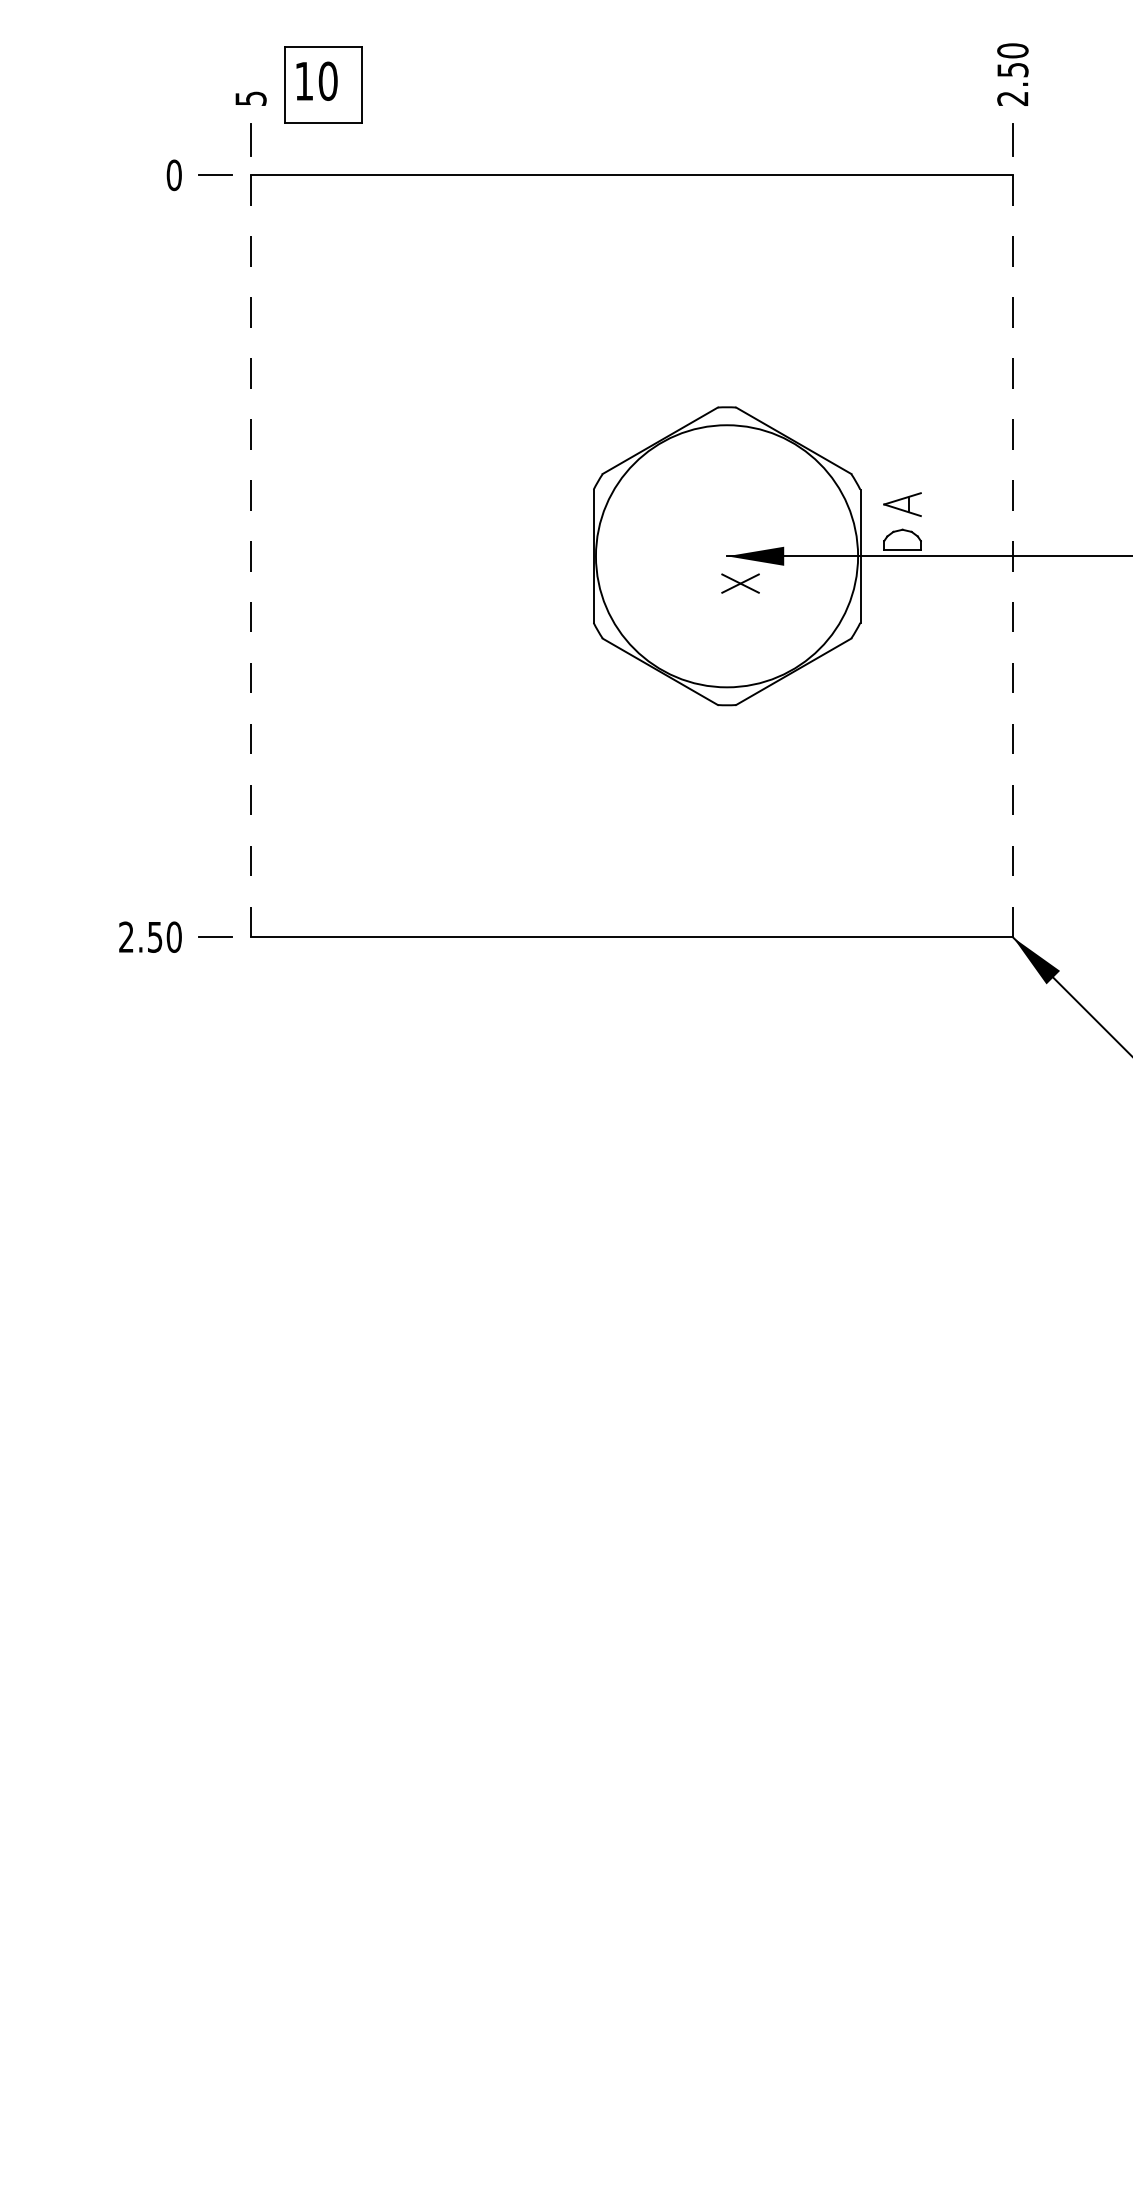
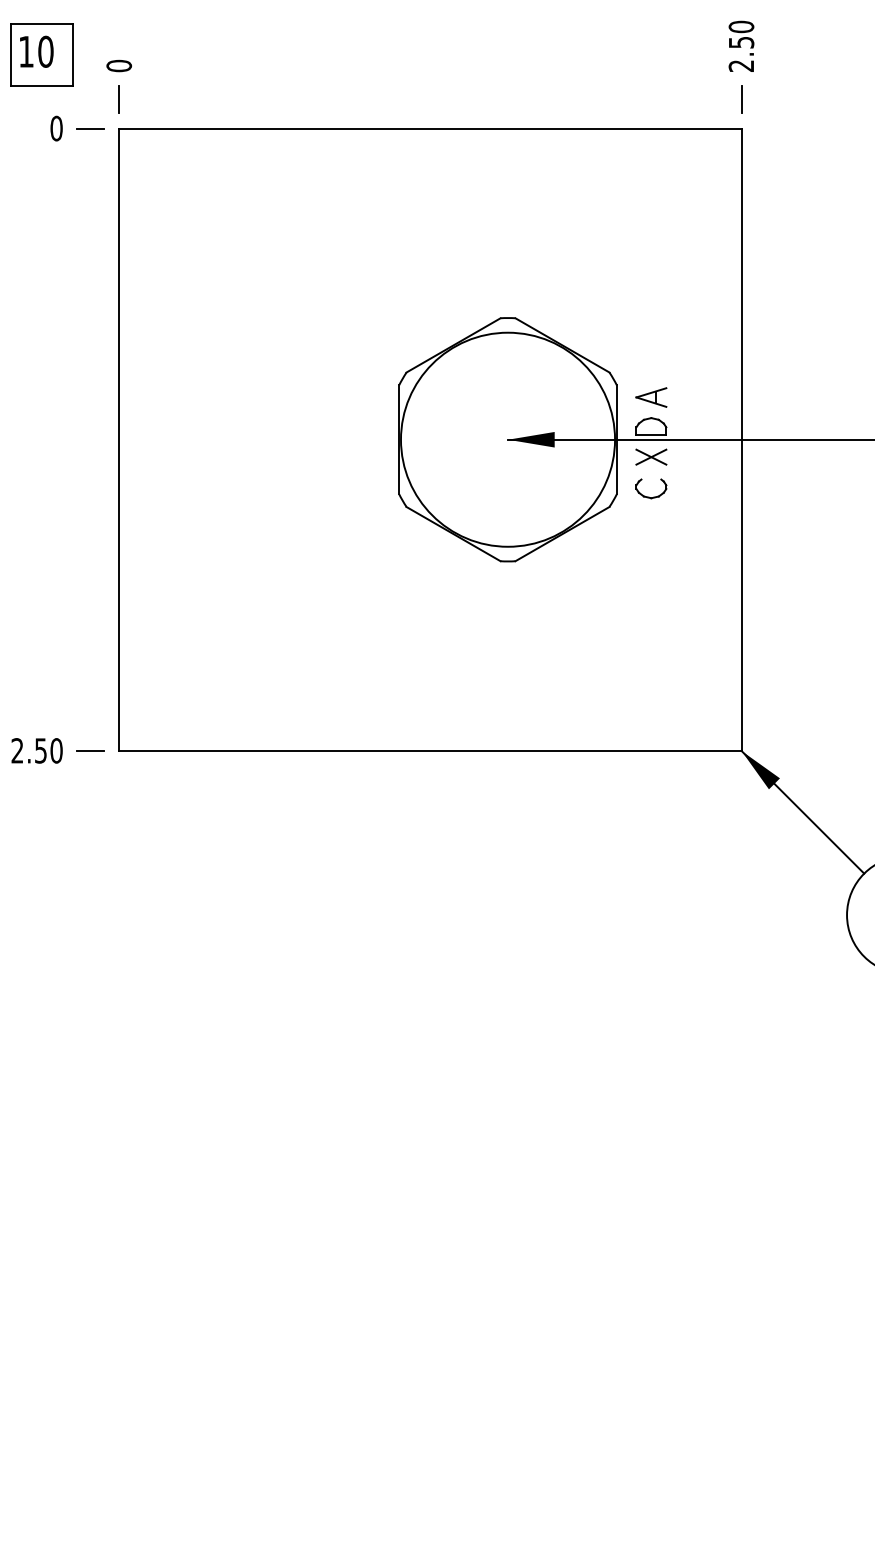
part: (323, 84) -> (42, 54), moved
text: (250, 98) -> (118, 65), 5 -> 0
line: (250, 556) -> (118, 439), dashed -> solid
line: (1012, 556) -> (741, 439), dashed -> solid
part: (740, 583) -> (651, 457), moved
part: (902, 626) -> (651, 497), added

